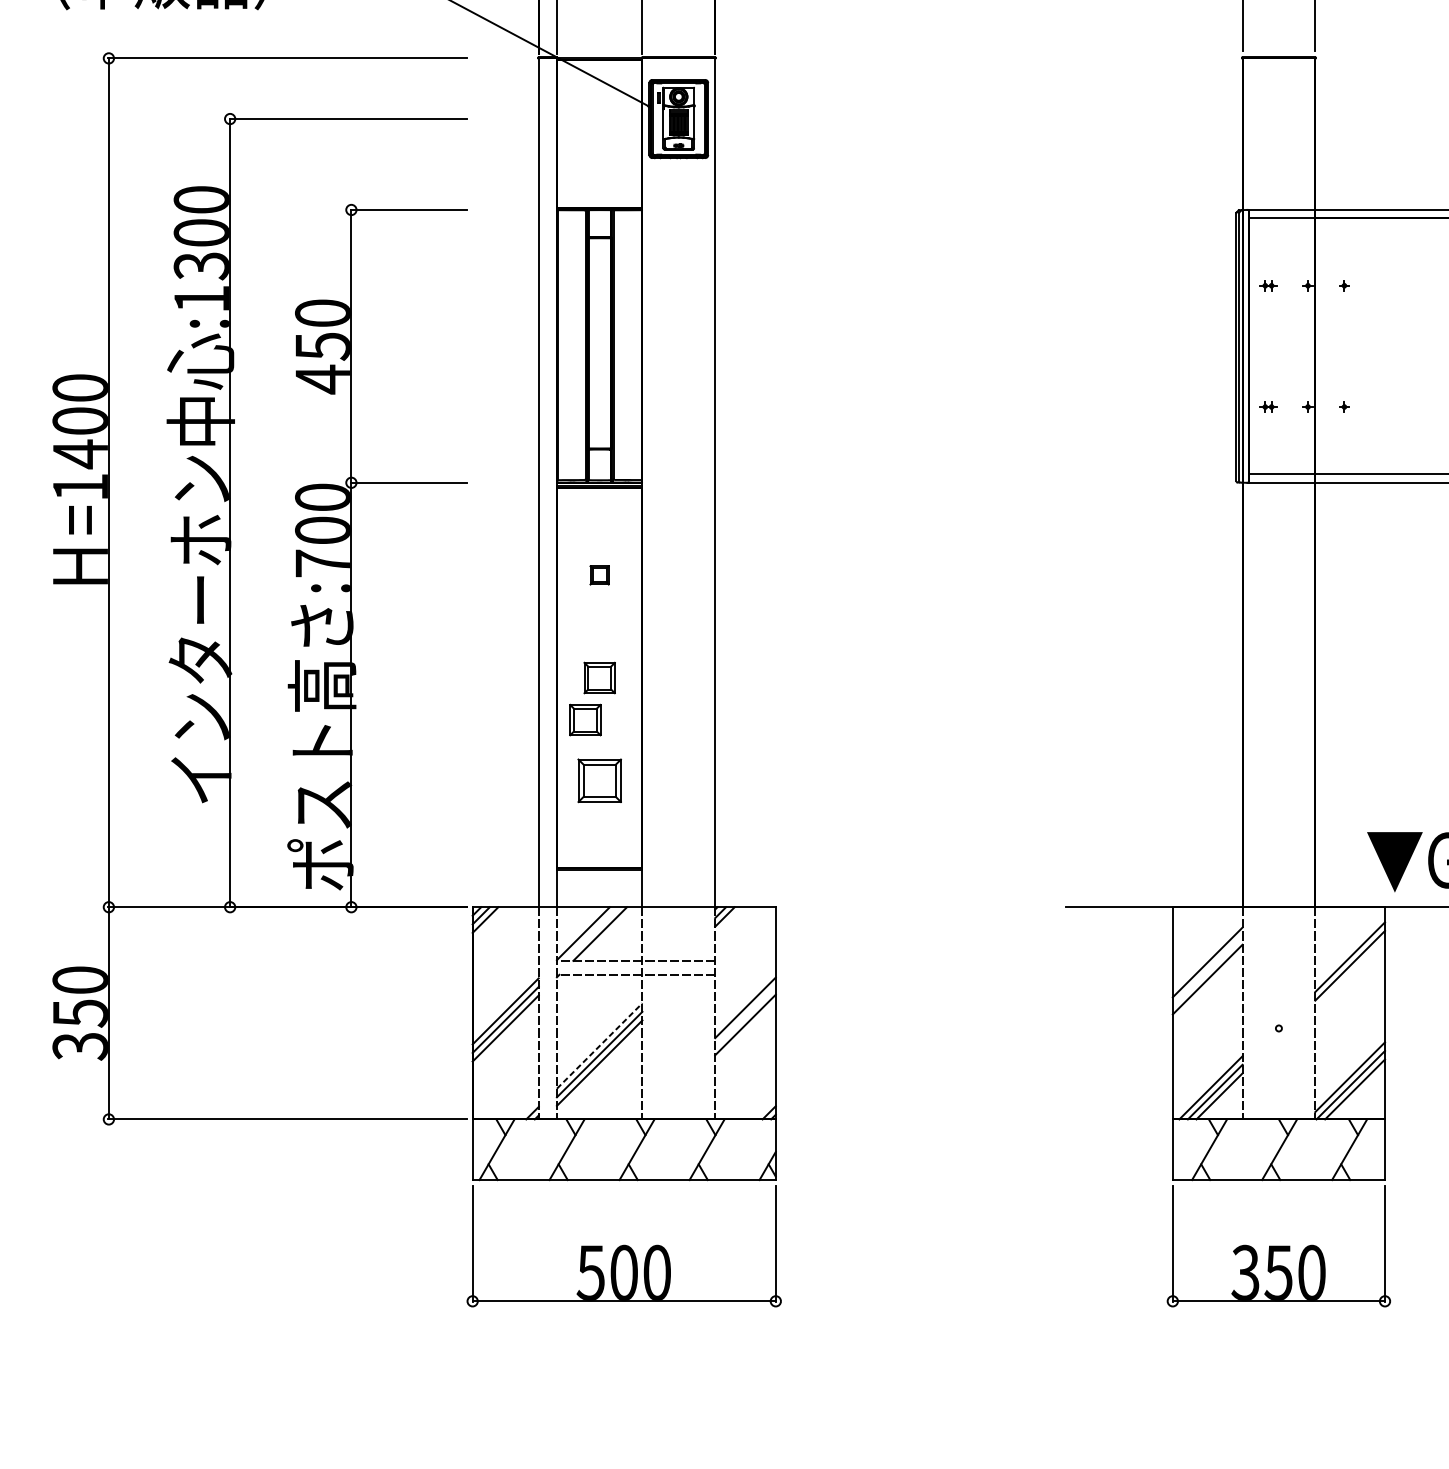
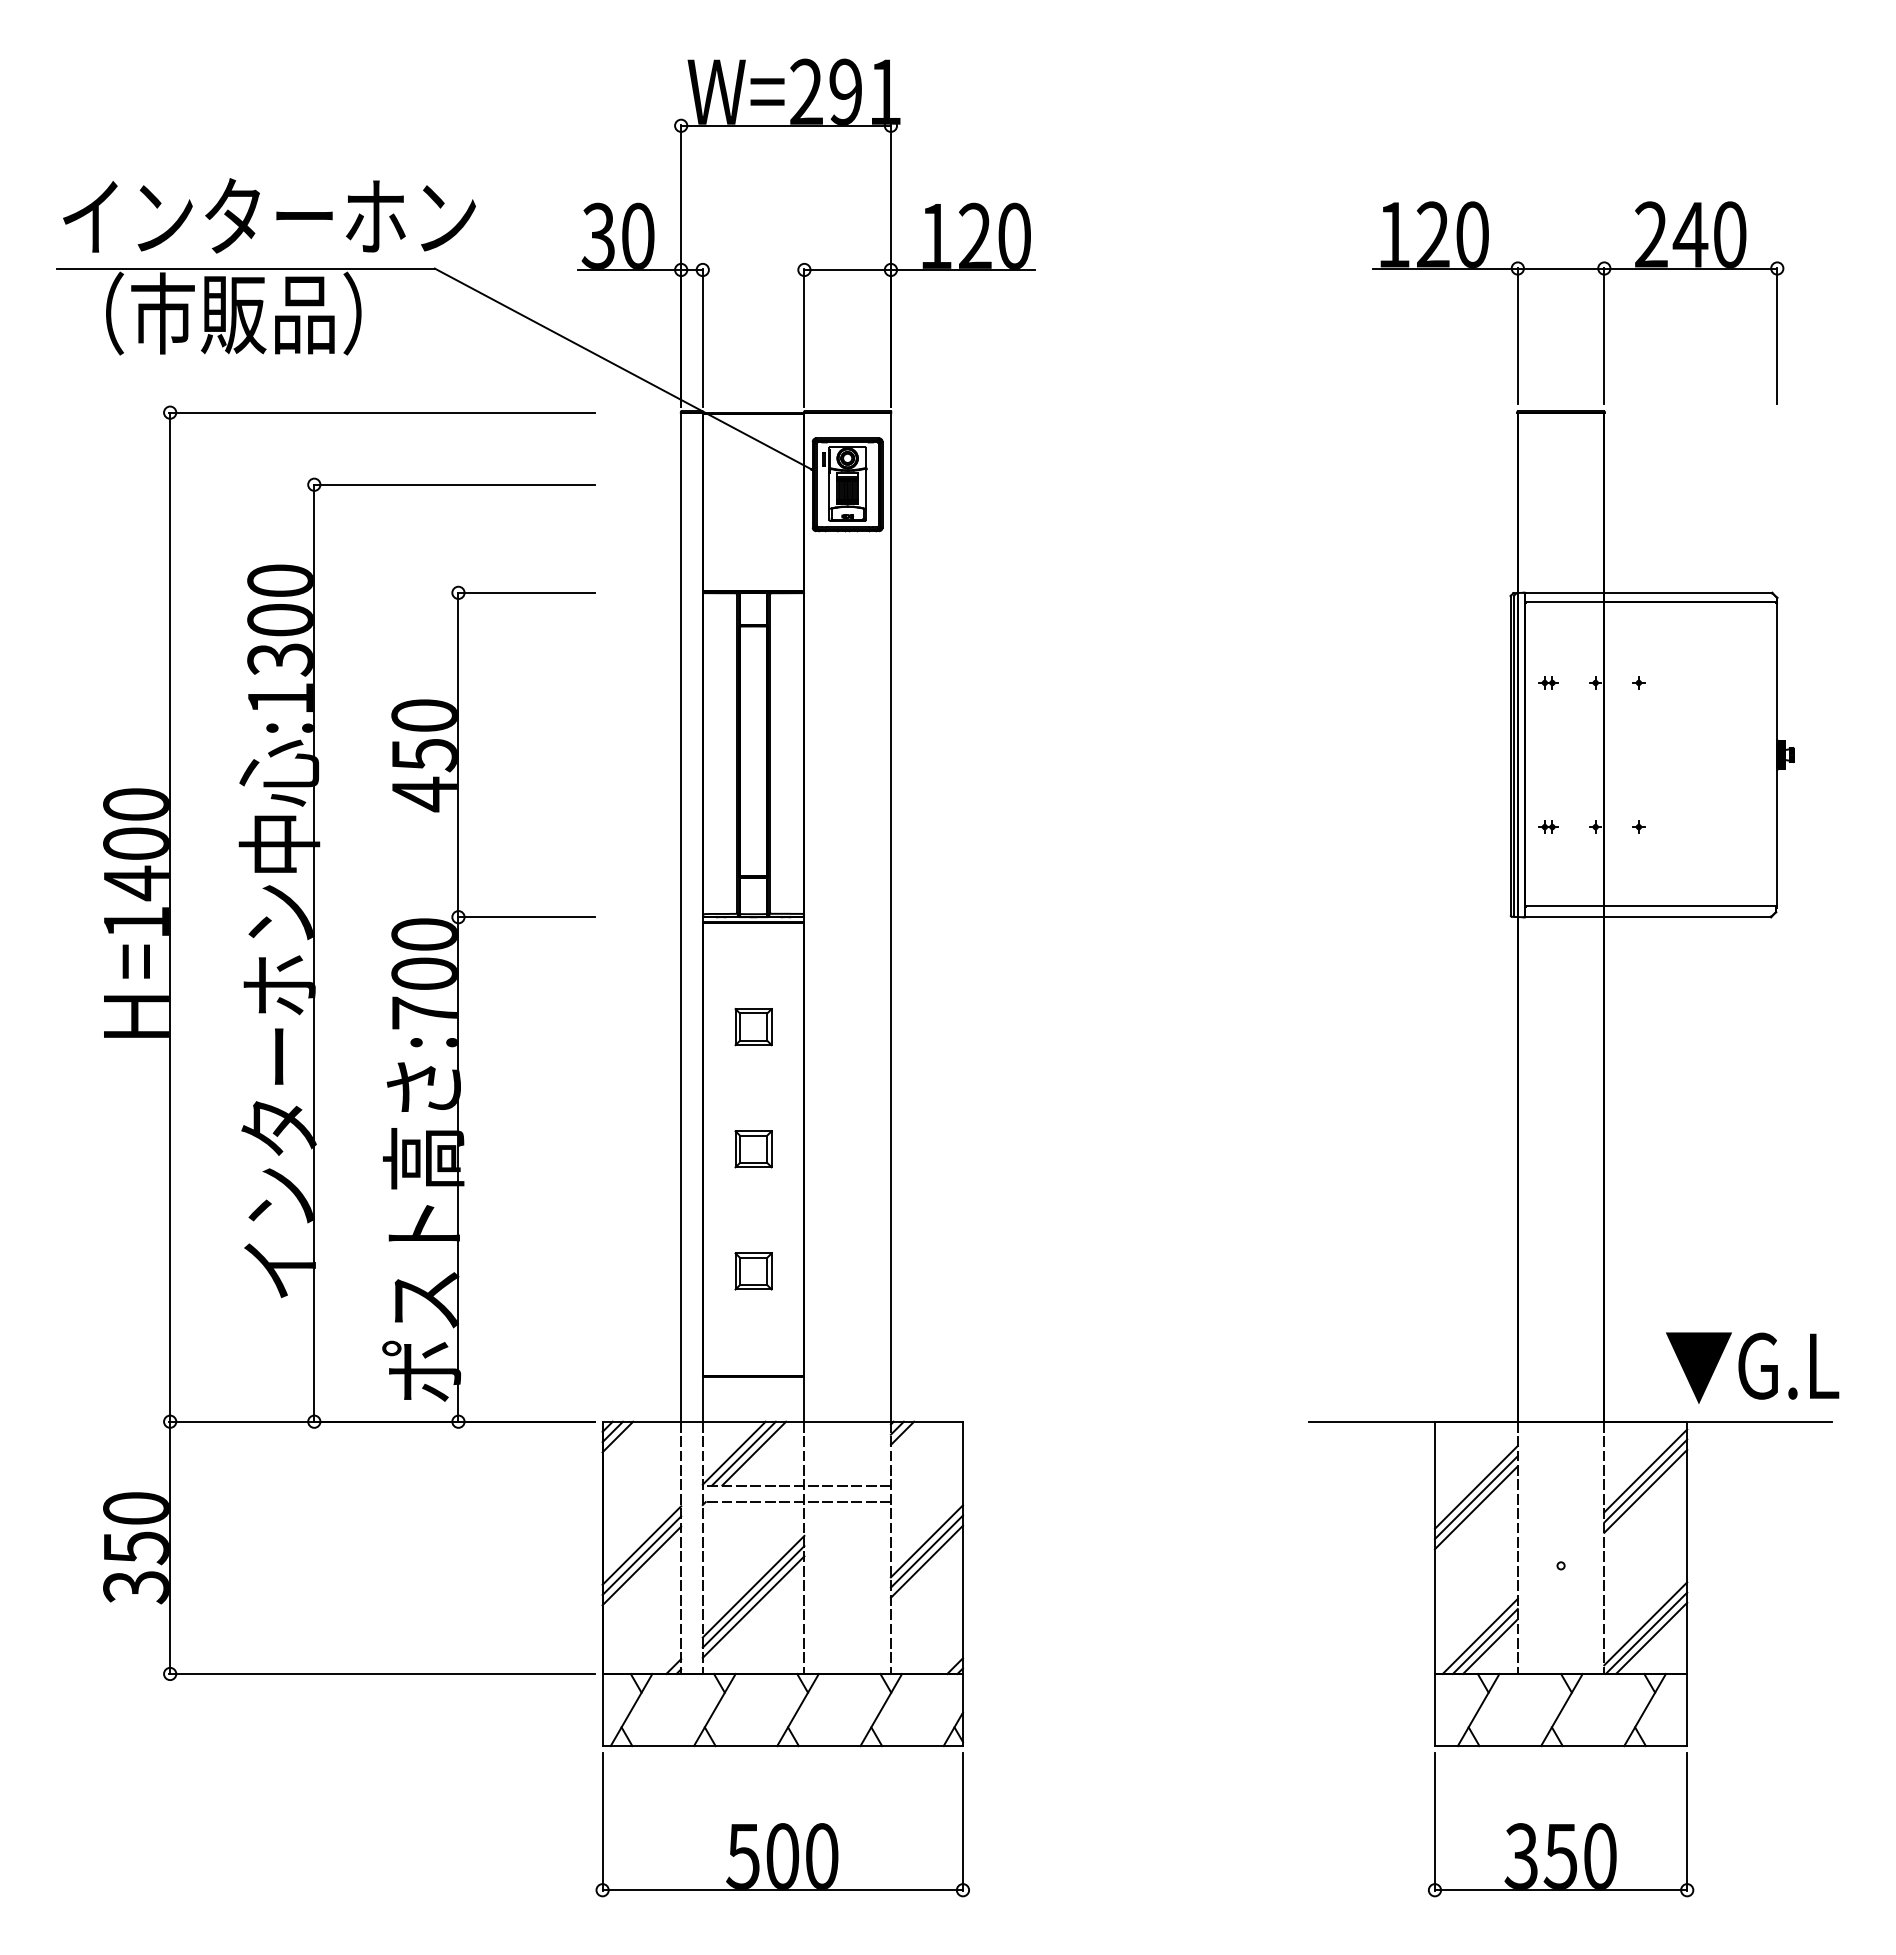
part: (599, 575) -> (753, 1027), size x1.67
part: (585, 720) -> (736, 1199), removed
part: (599, 780) -> (753, 1271), size x0.71
line: (591, 933) -> (743, 1453), added
line: (1349, 948) -> (1645, 1470), added
line: (1206, 970) -> (1475, 1497), added
line: (745, 1016) -> (926, 1551), added
line: (599, 1045) -> (753, 1586), dashed -> solid

